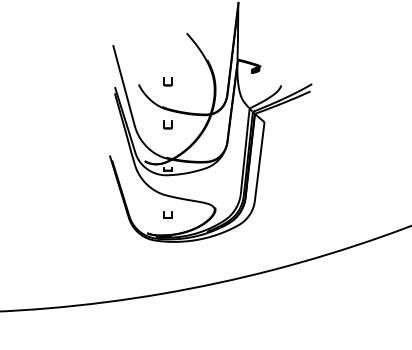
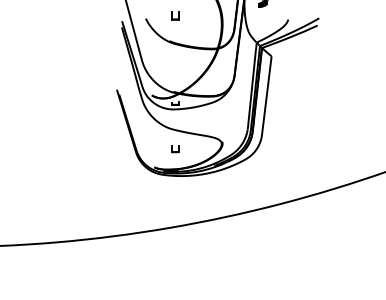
part: (167, 124) -> (174, 58), removed

